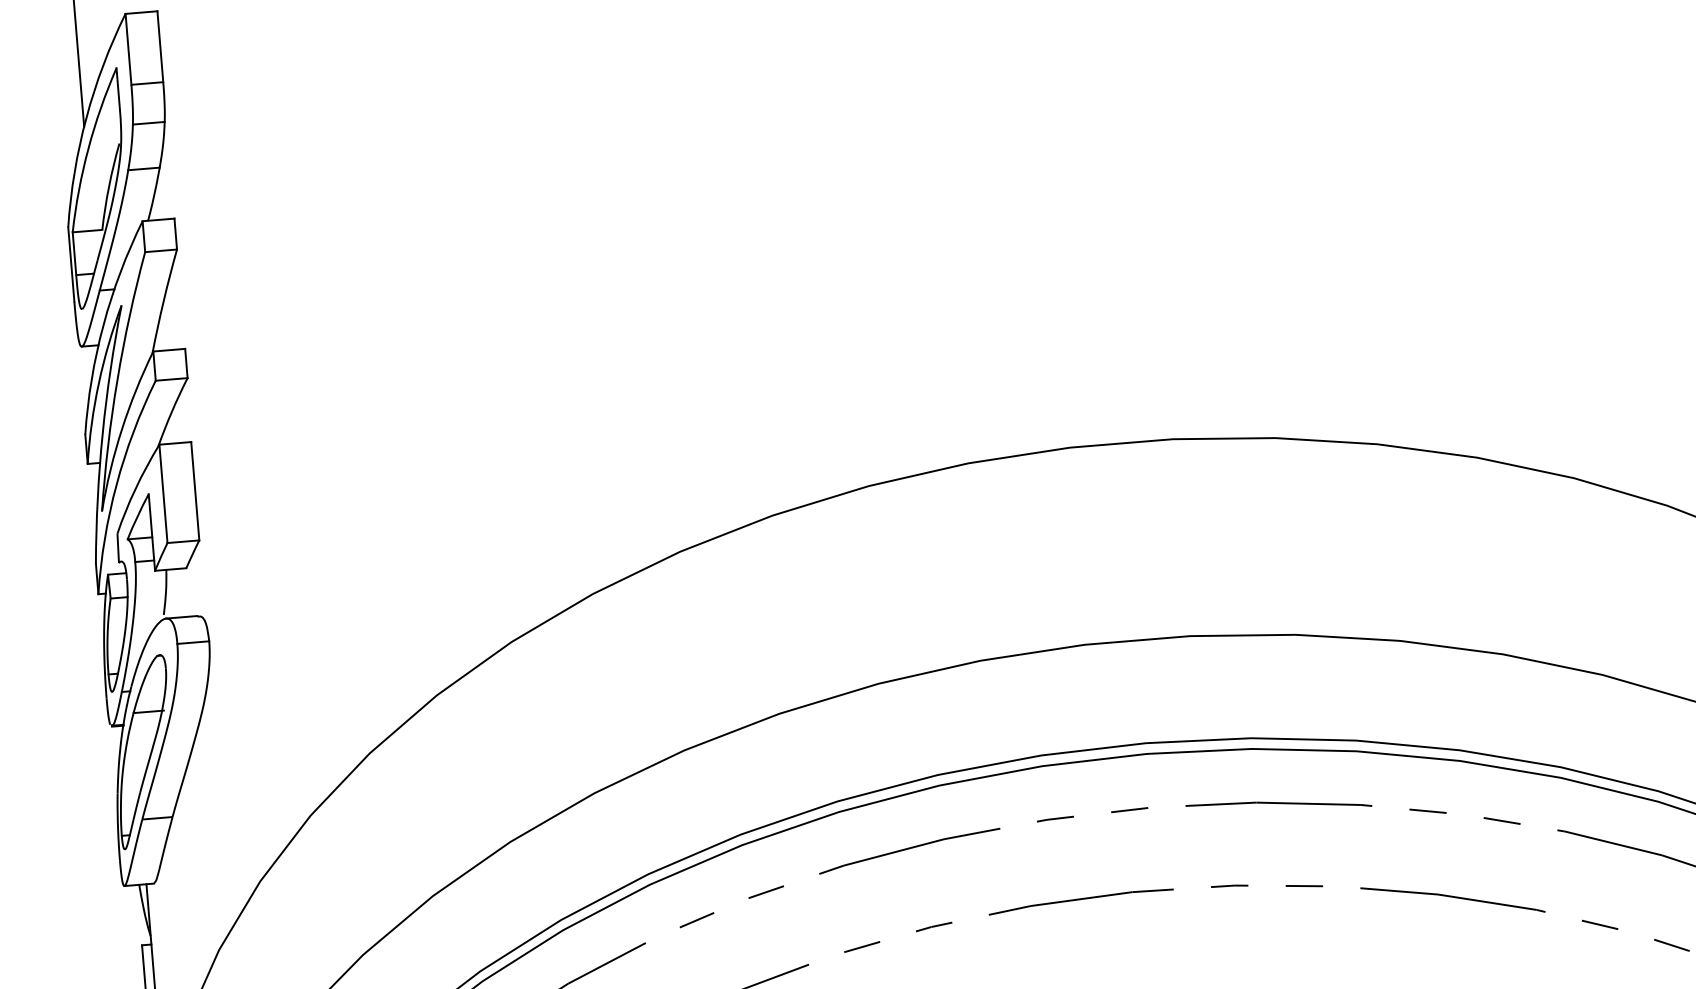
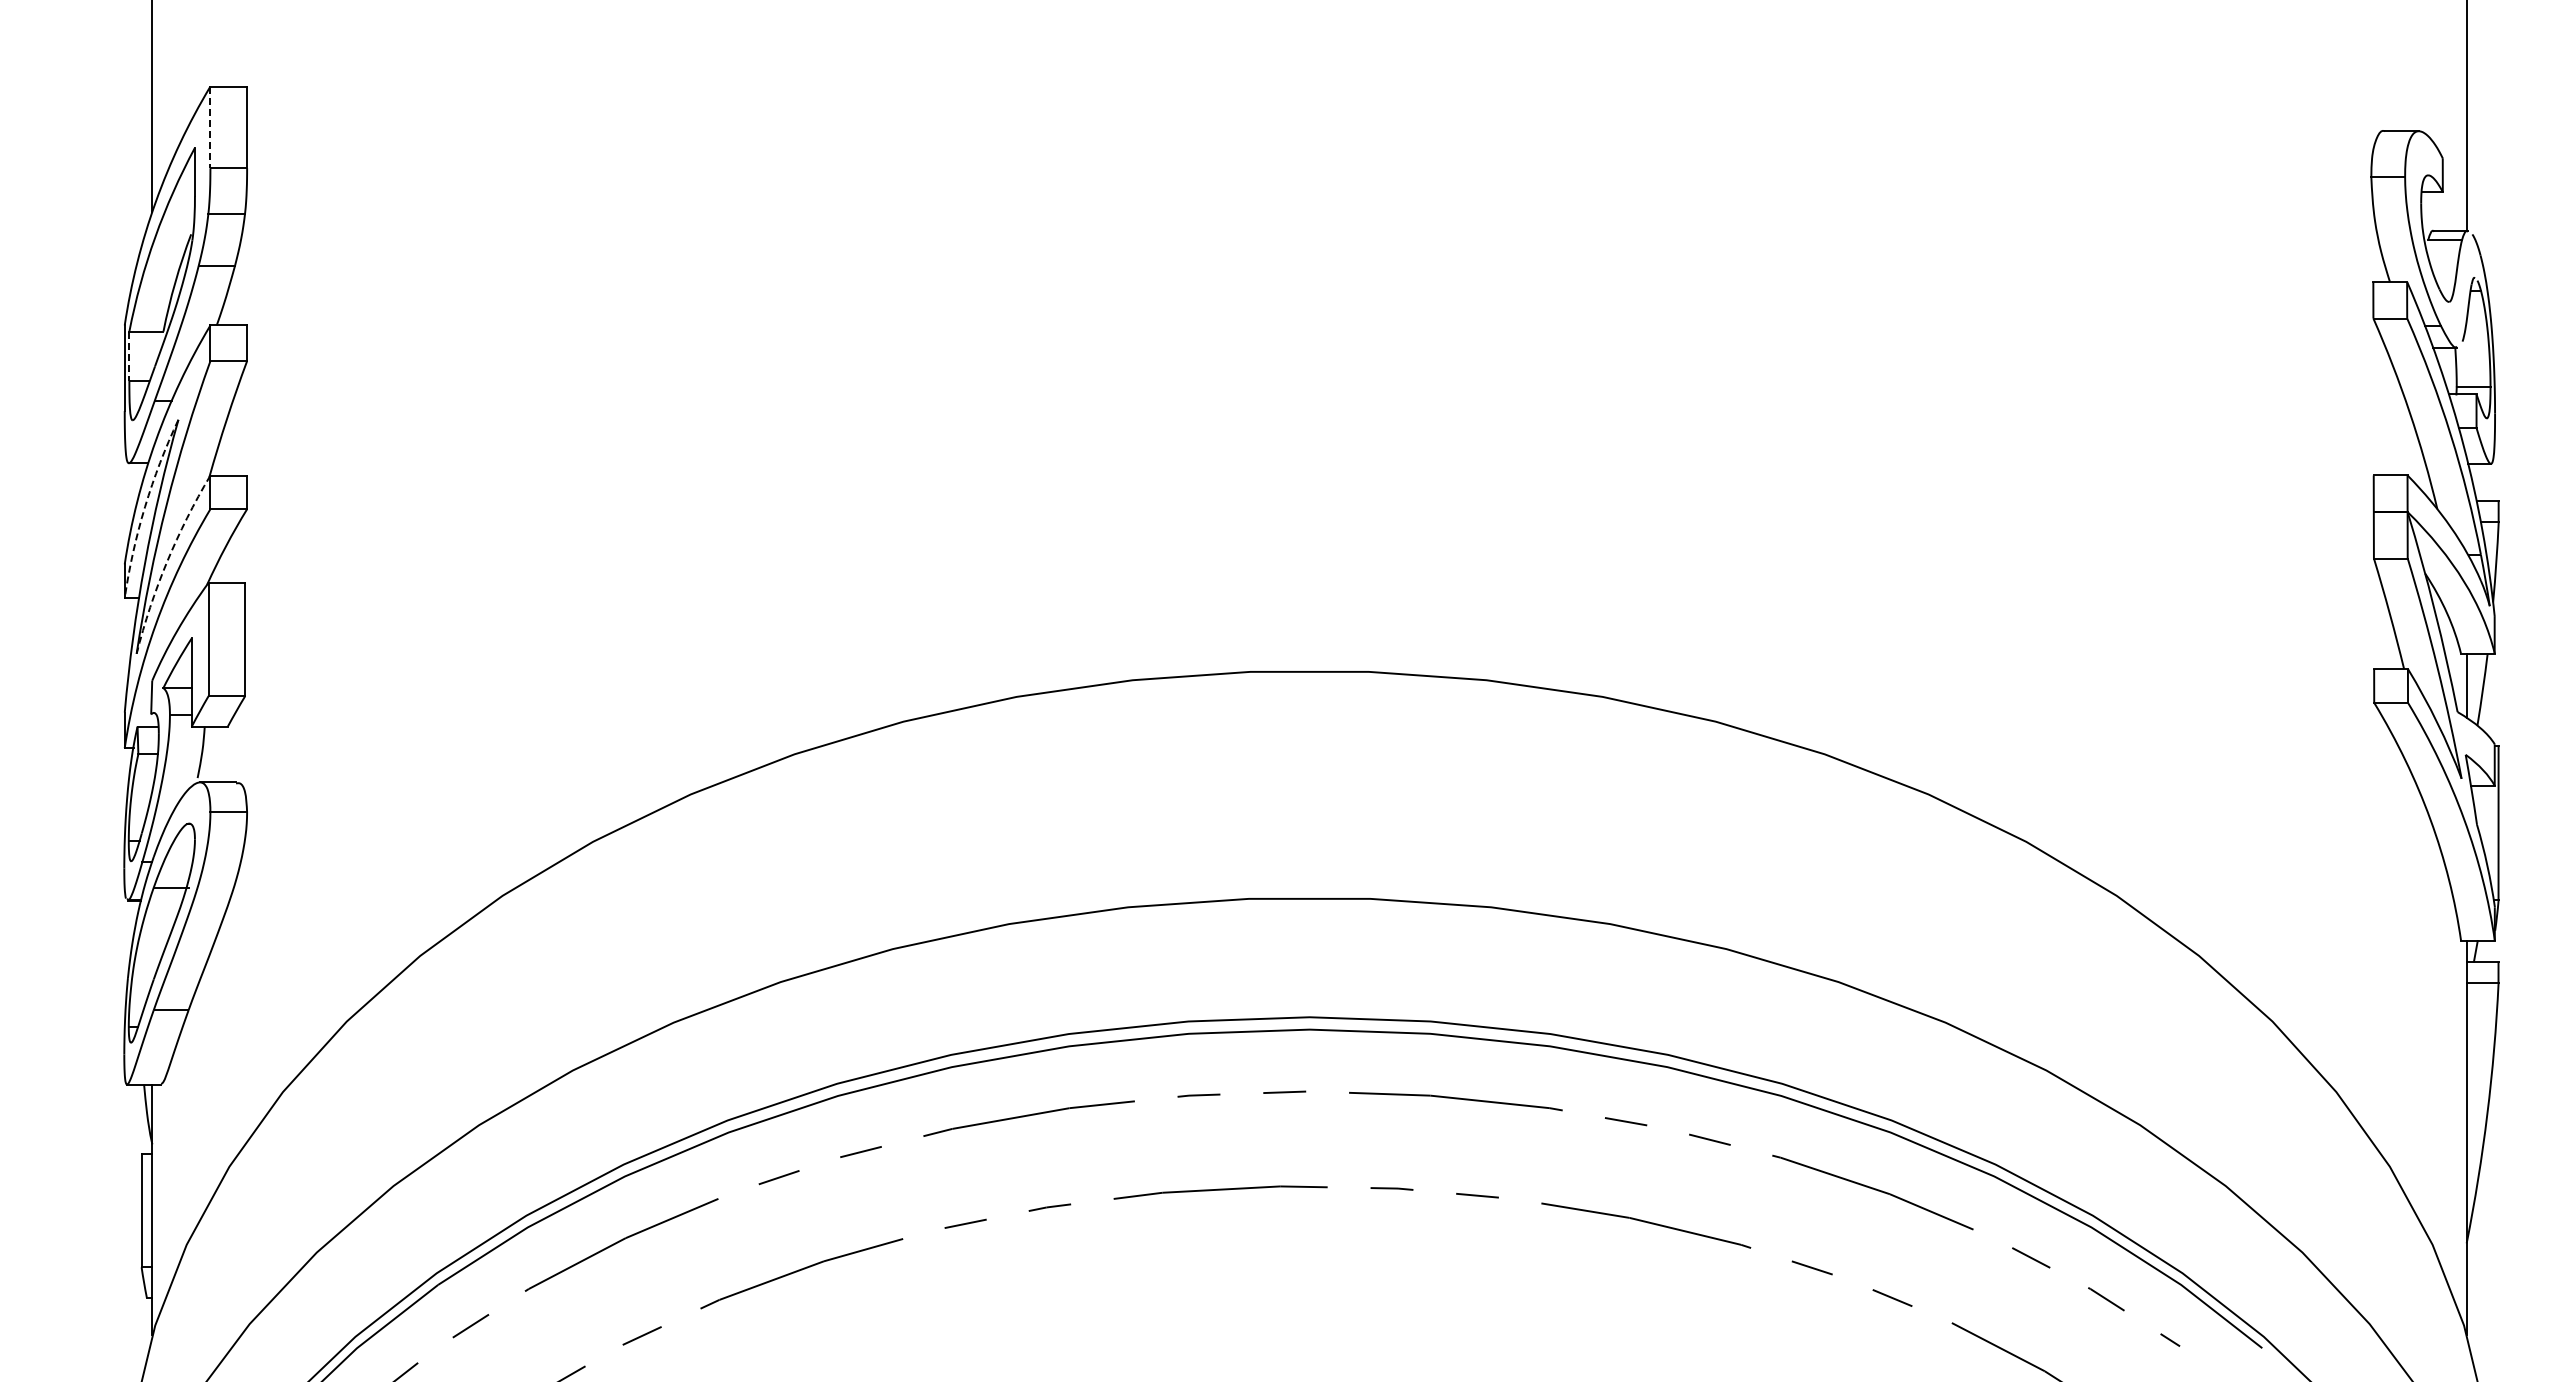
line: (128, 49) -> (210, 127), solid -> dashed
line: (74, 253) -> (129, 356), solid -> dashed
arc: (99, 383) -> (145, 506), solid -> dashed
arc: (122, 430) -> (167, 562), solid -> dashed

